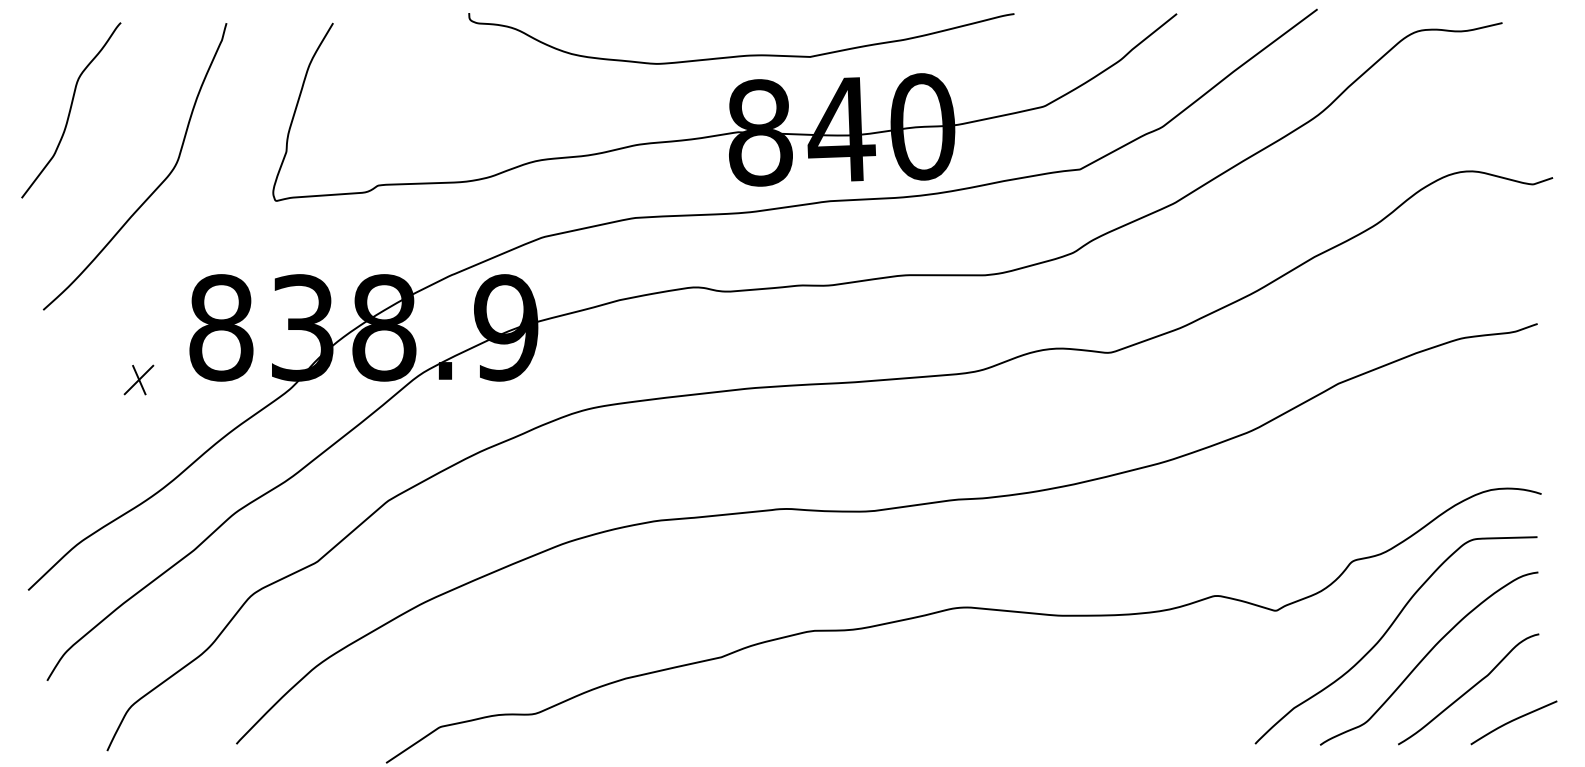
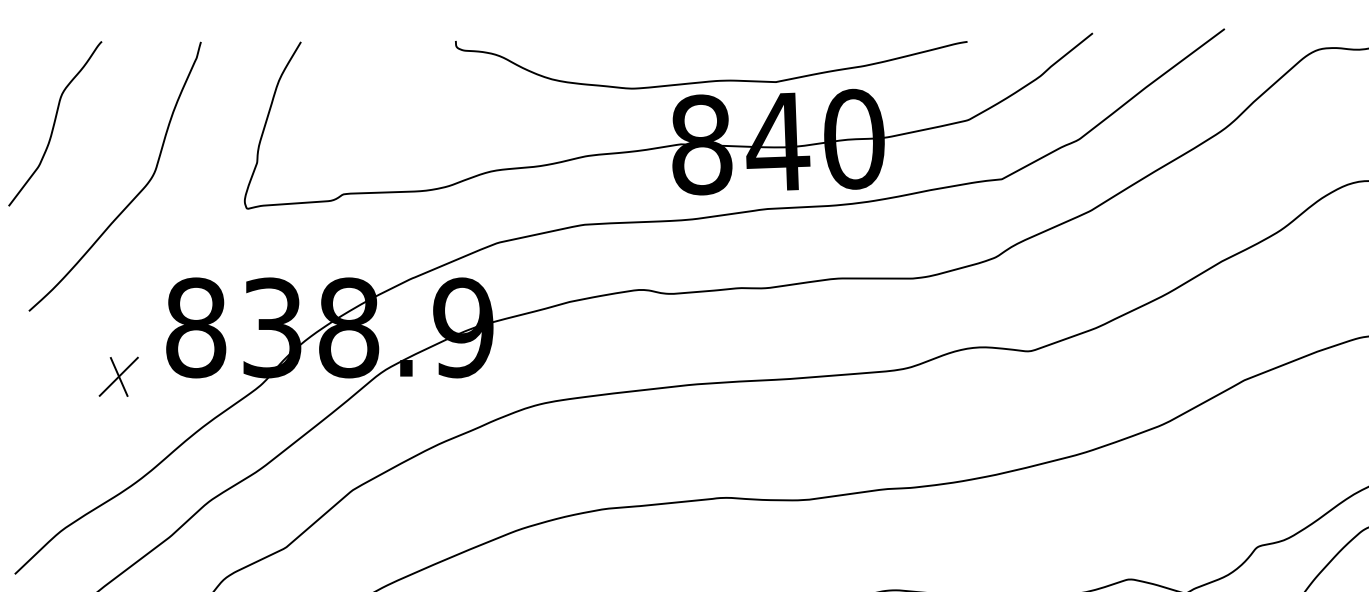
curve: (746, 54) -> (716, 79), moved
part: (138, 379) -> (118, 376), size x1.43

